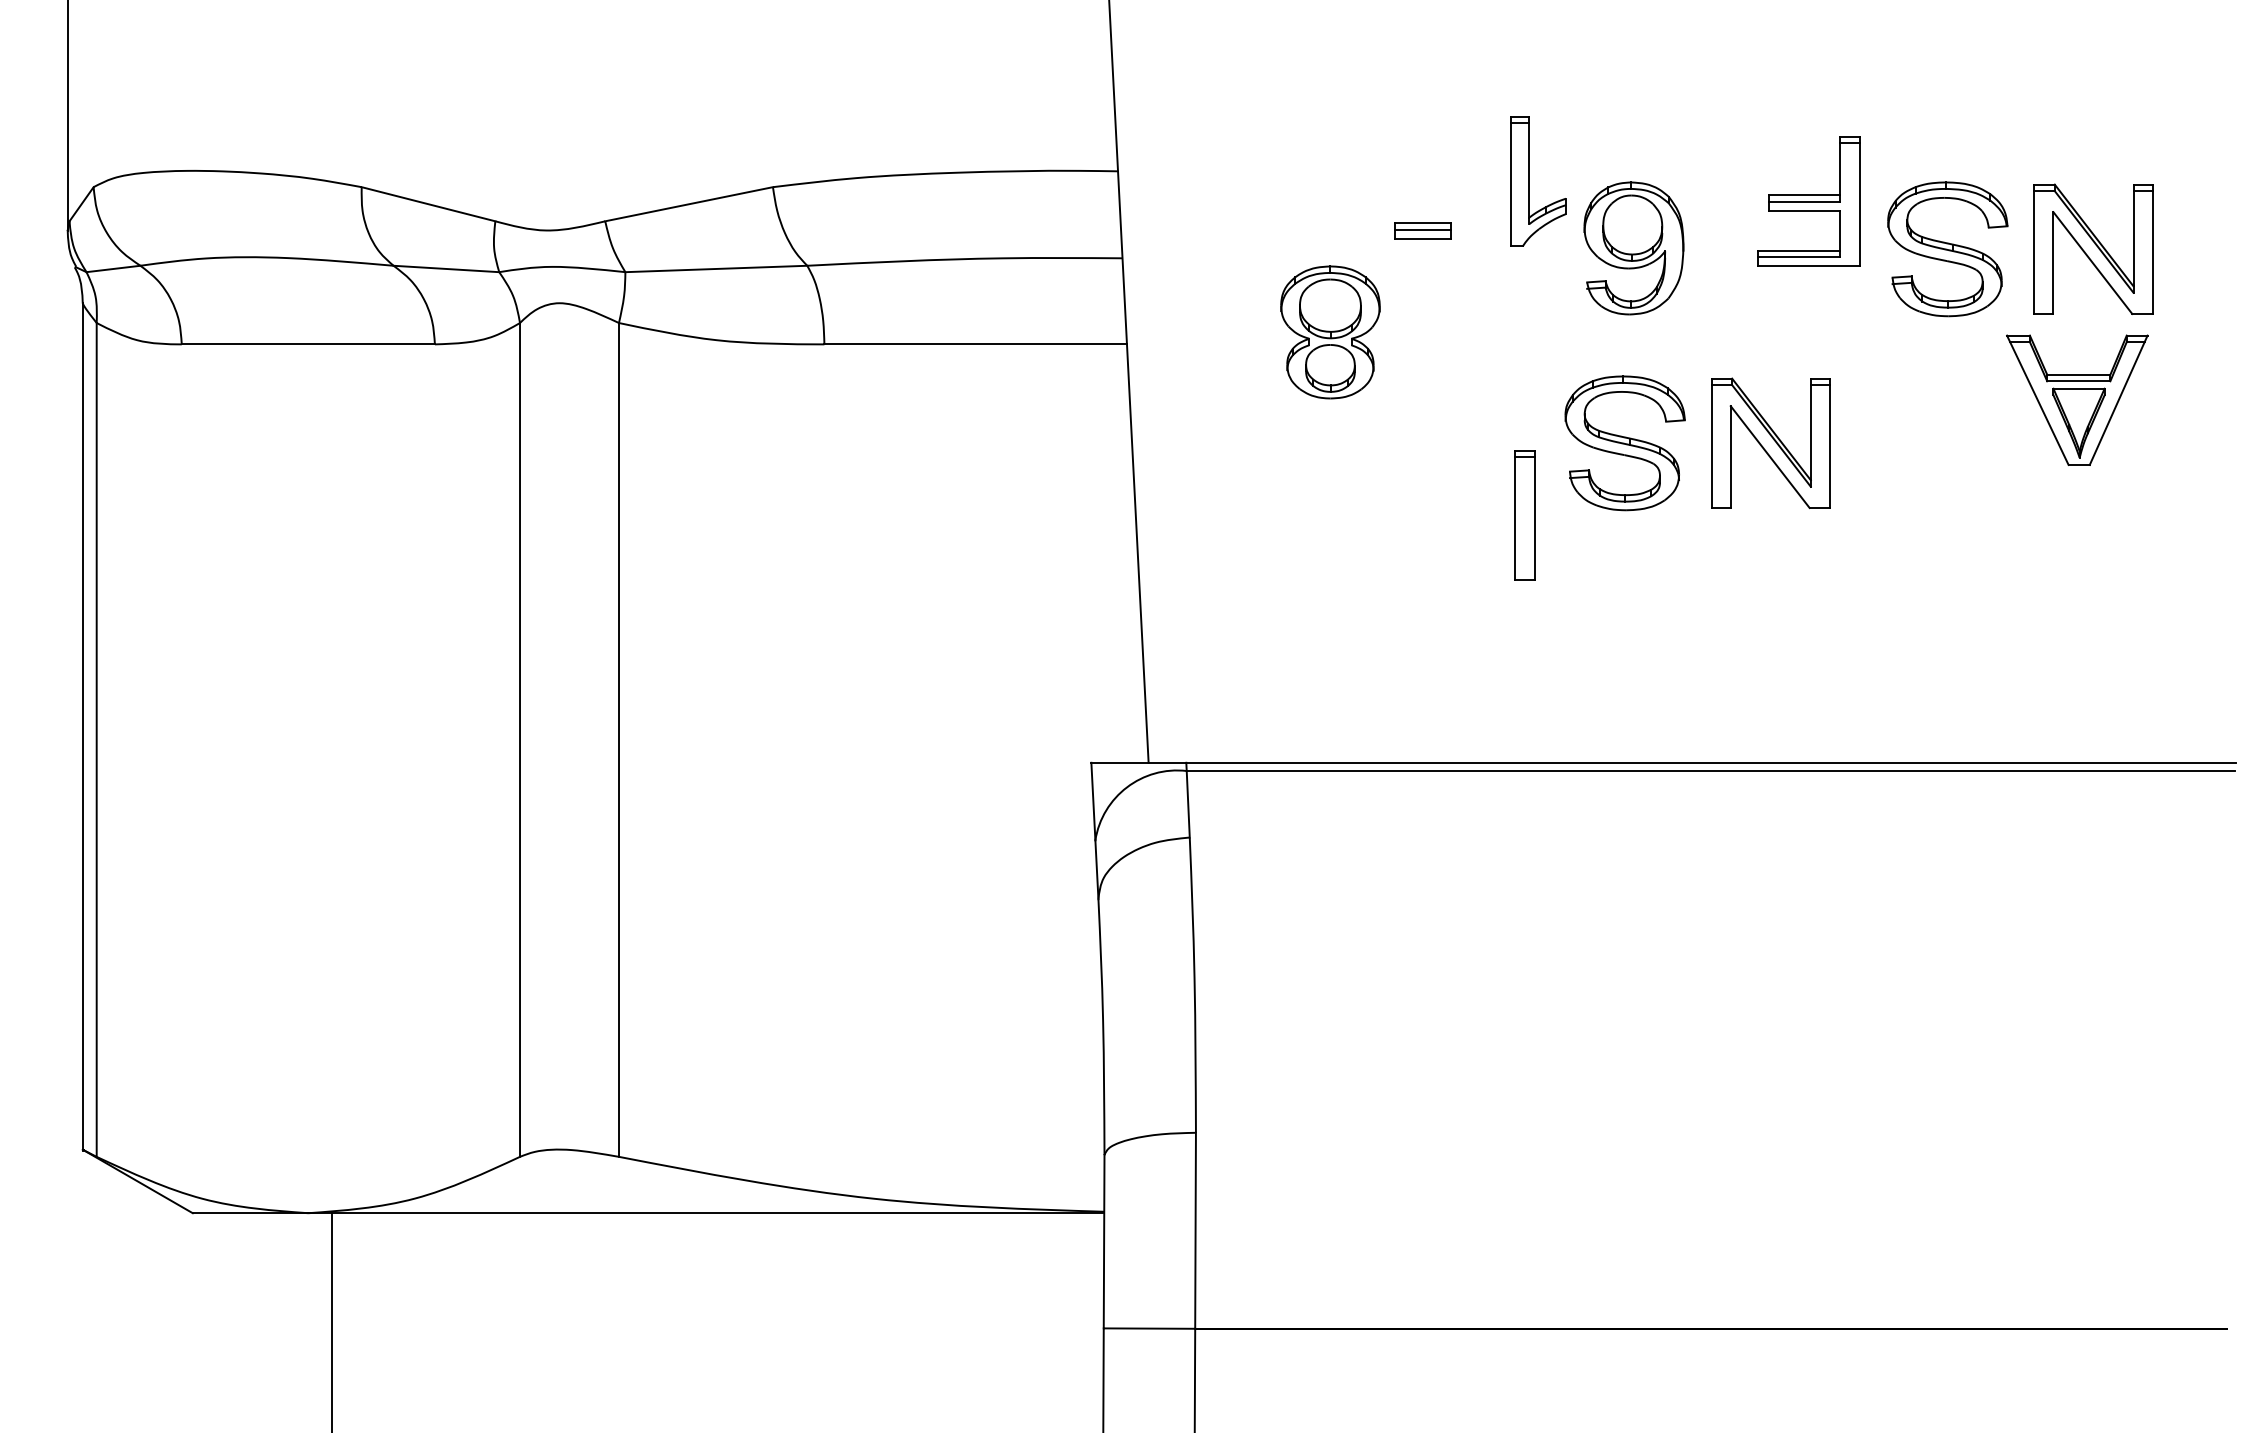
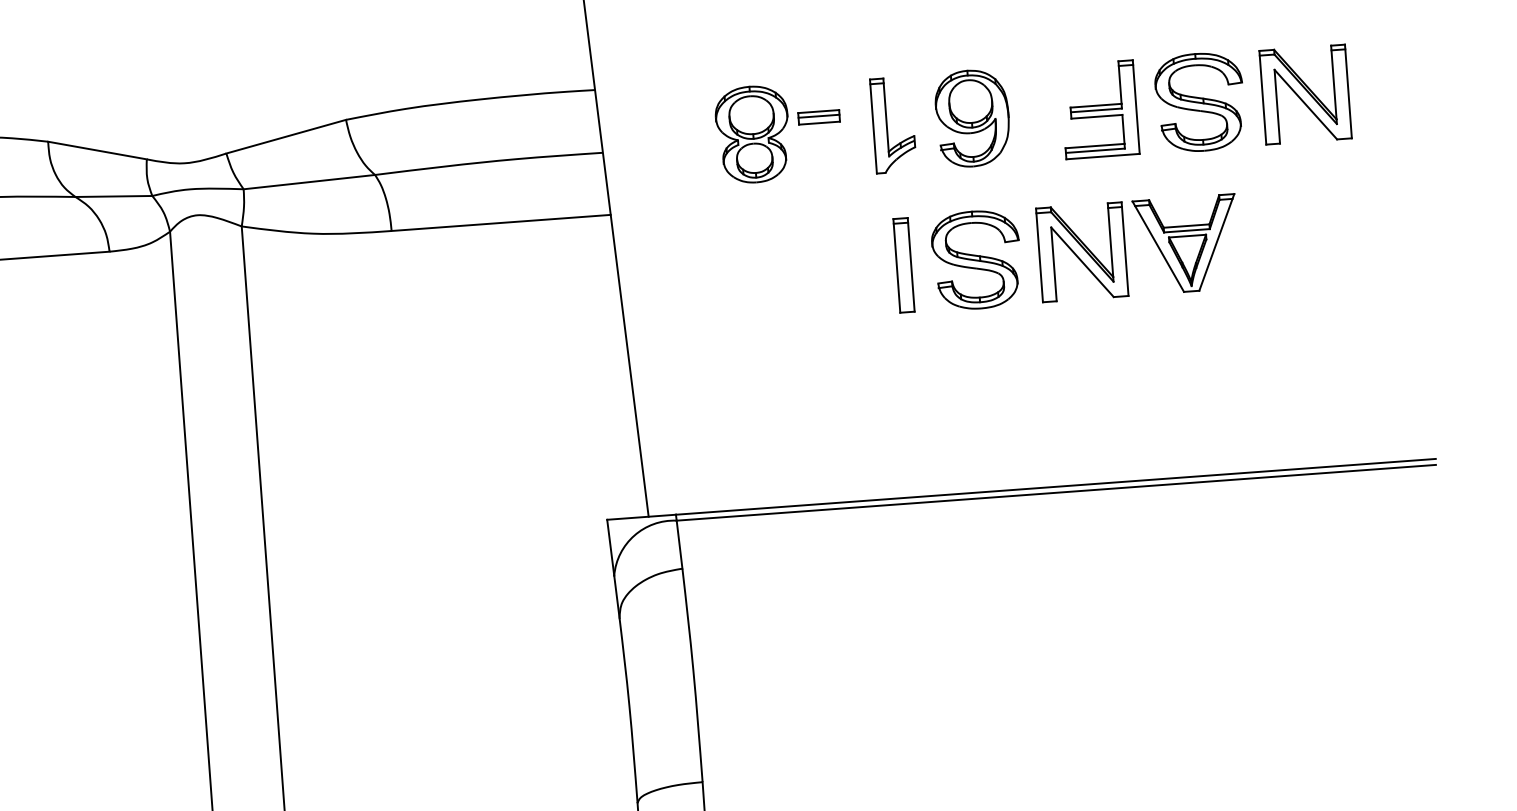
part: (1529, 181) -> (887, 125), moved
part: (1808, 201) -> (1099, 109), moved
part: (1330, 332) -> (753, 134), moved
part: (2077, 399) -> (1186, 244), moved
part: (1524, 515) -> (903, 265), moved

